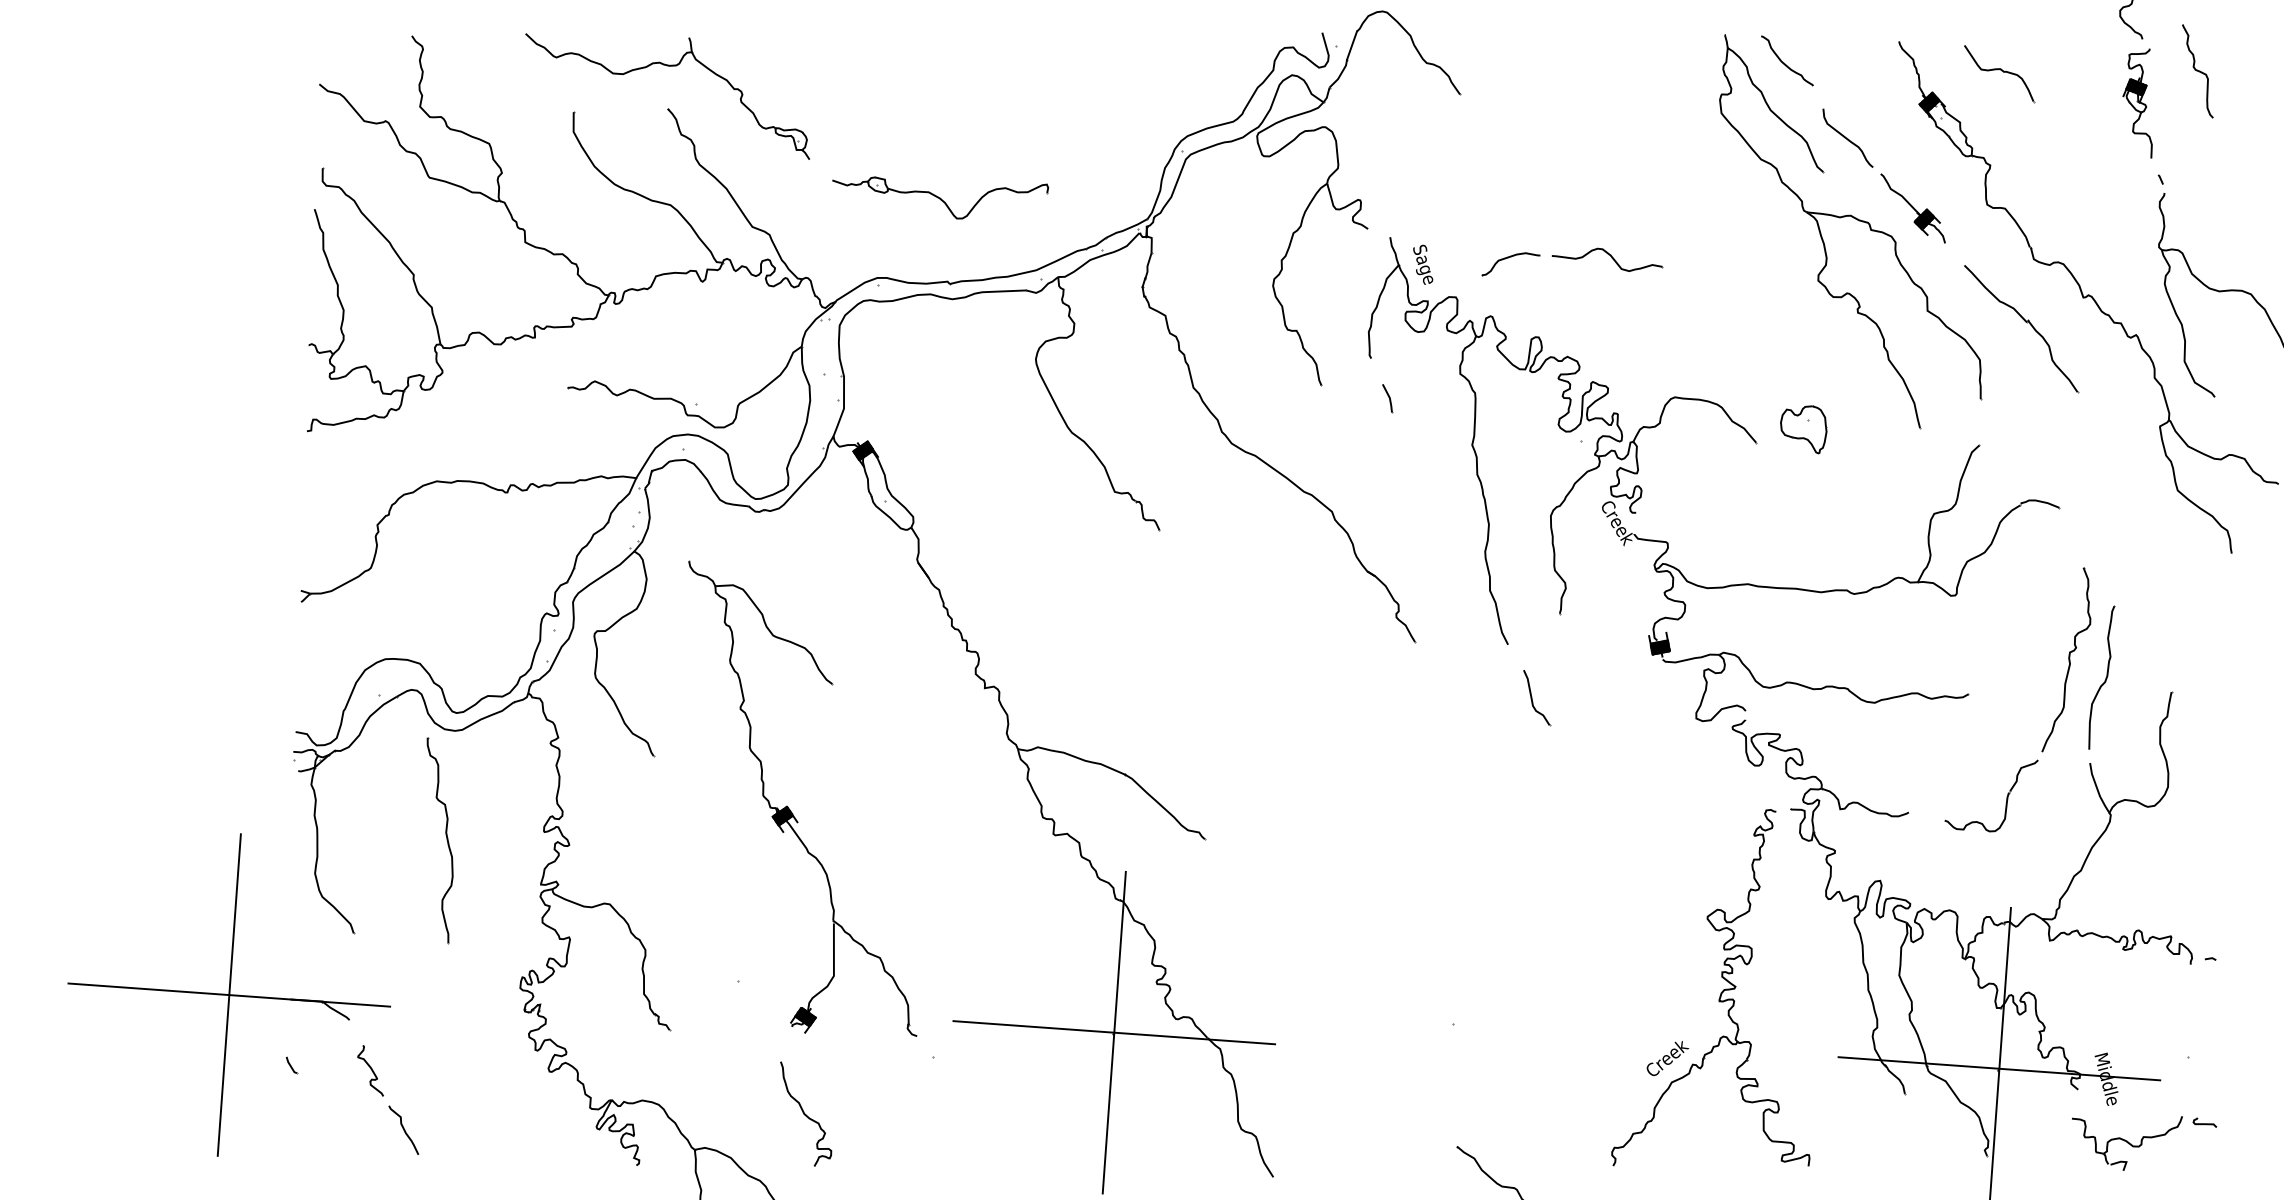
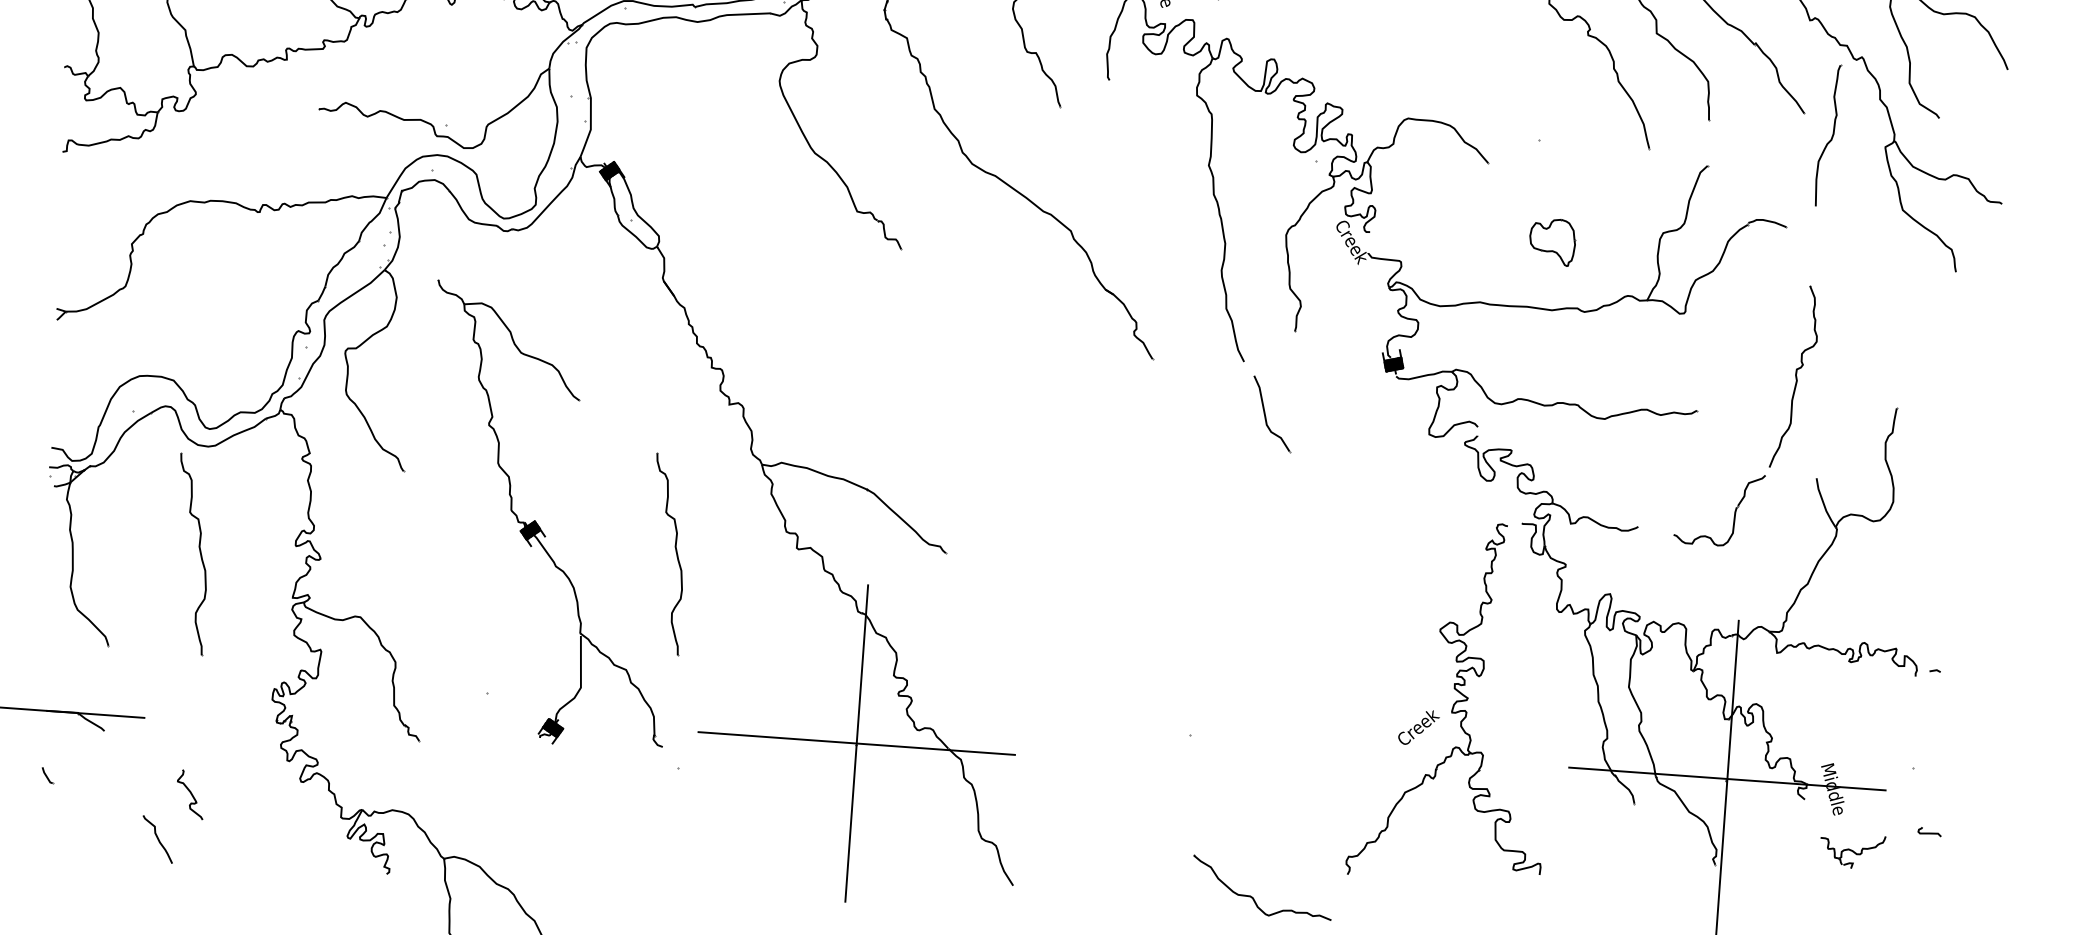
part: (1387, 398) -> (1125, 119), removed
part: (1803, 429) -> (1552, 242), moved
part: (2101, 677) -> (1827, 135), moved
part: (1537, 698) -> (1273, 414), size x1.4
part: (930, 840) -> (675, 554), added
text: (1667, 1058) -> (1418, 727), moved
curve: (370, 1069) -> (189, 793), moved
curve: (805, 1113) -> (552, 822), removed
part: (2127, 1143) -> (1853, 852), size x0.6

